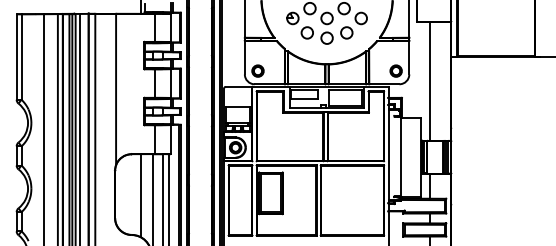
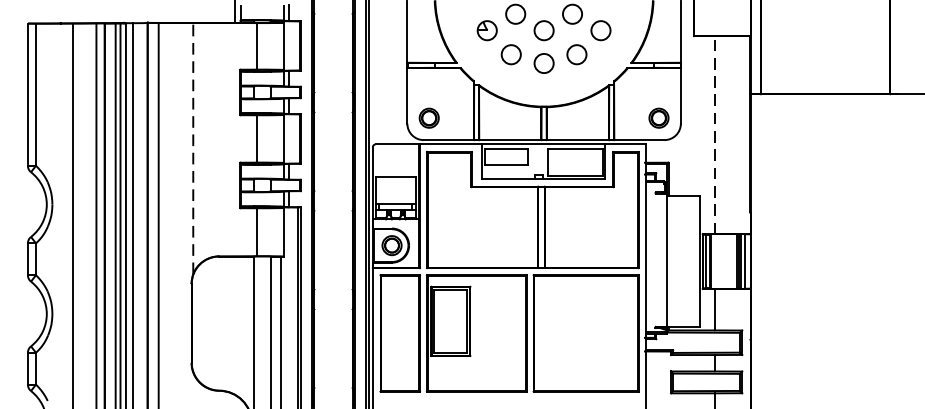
line: (429, 81) -> (714, 135), solid -> dashed
line: (116, 89) -> (193, 148), solid -> dashed
line: (141, 195) -> (235, 325), removed

